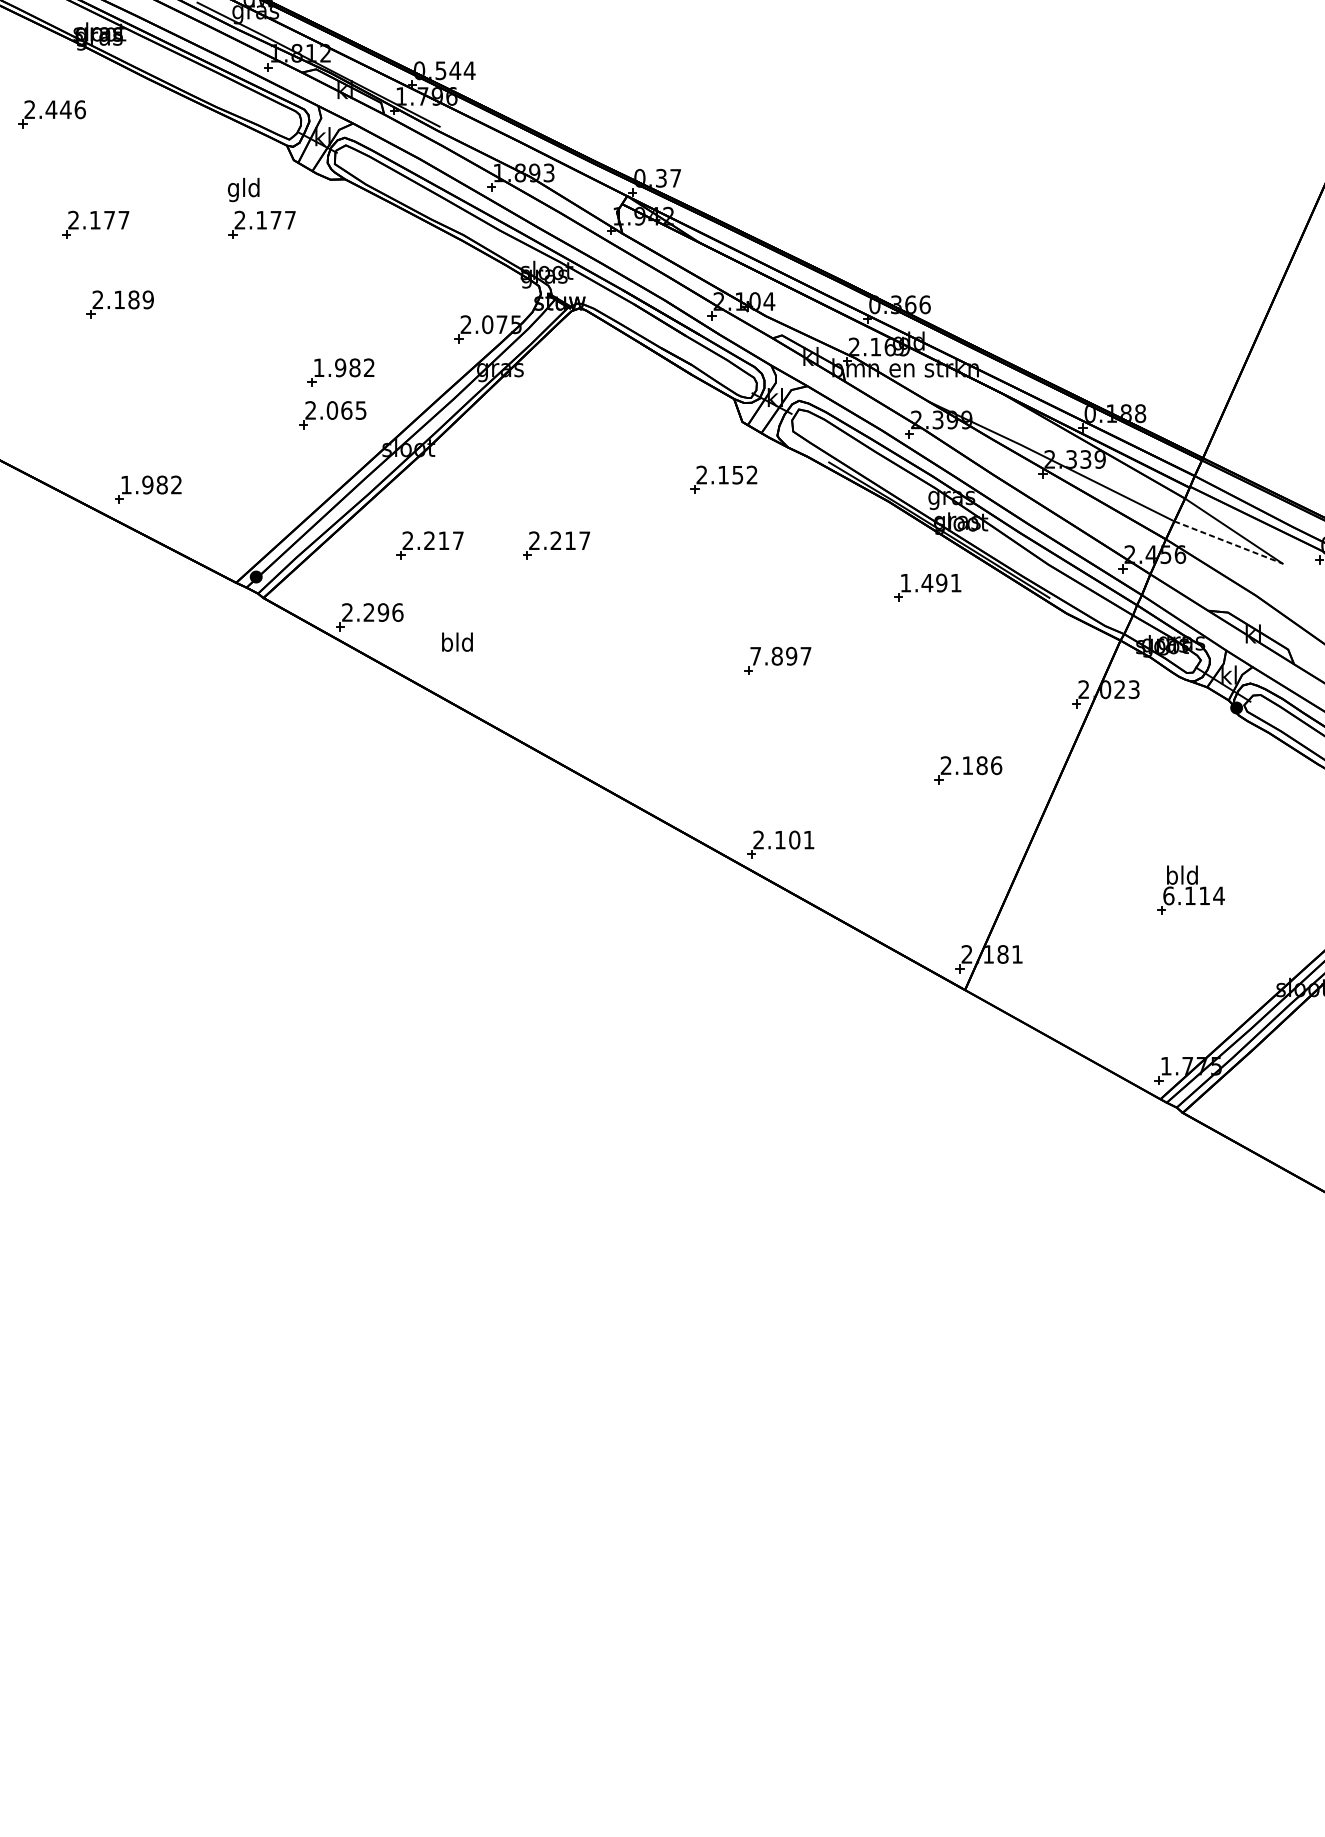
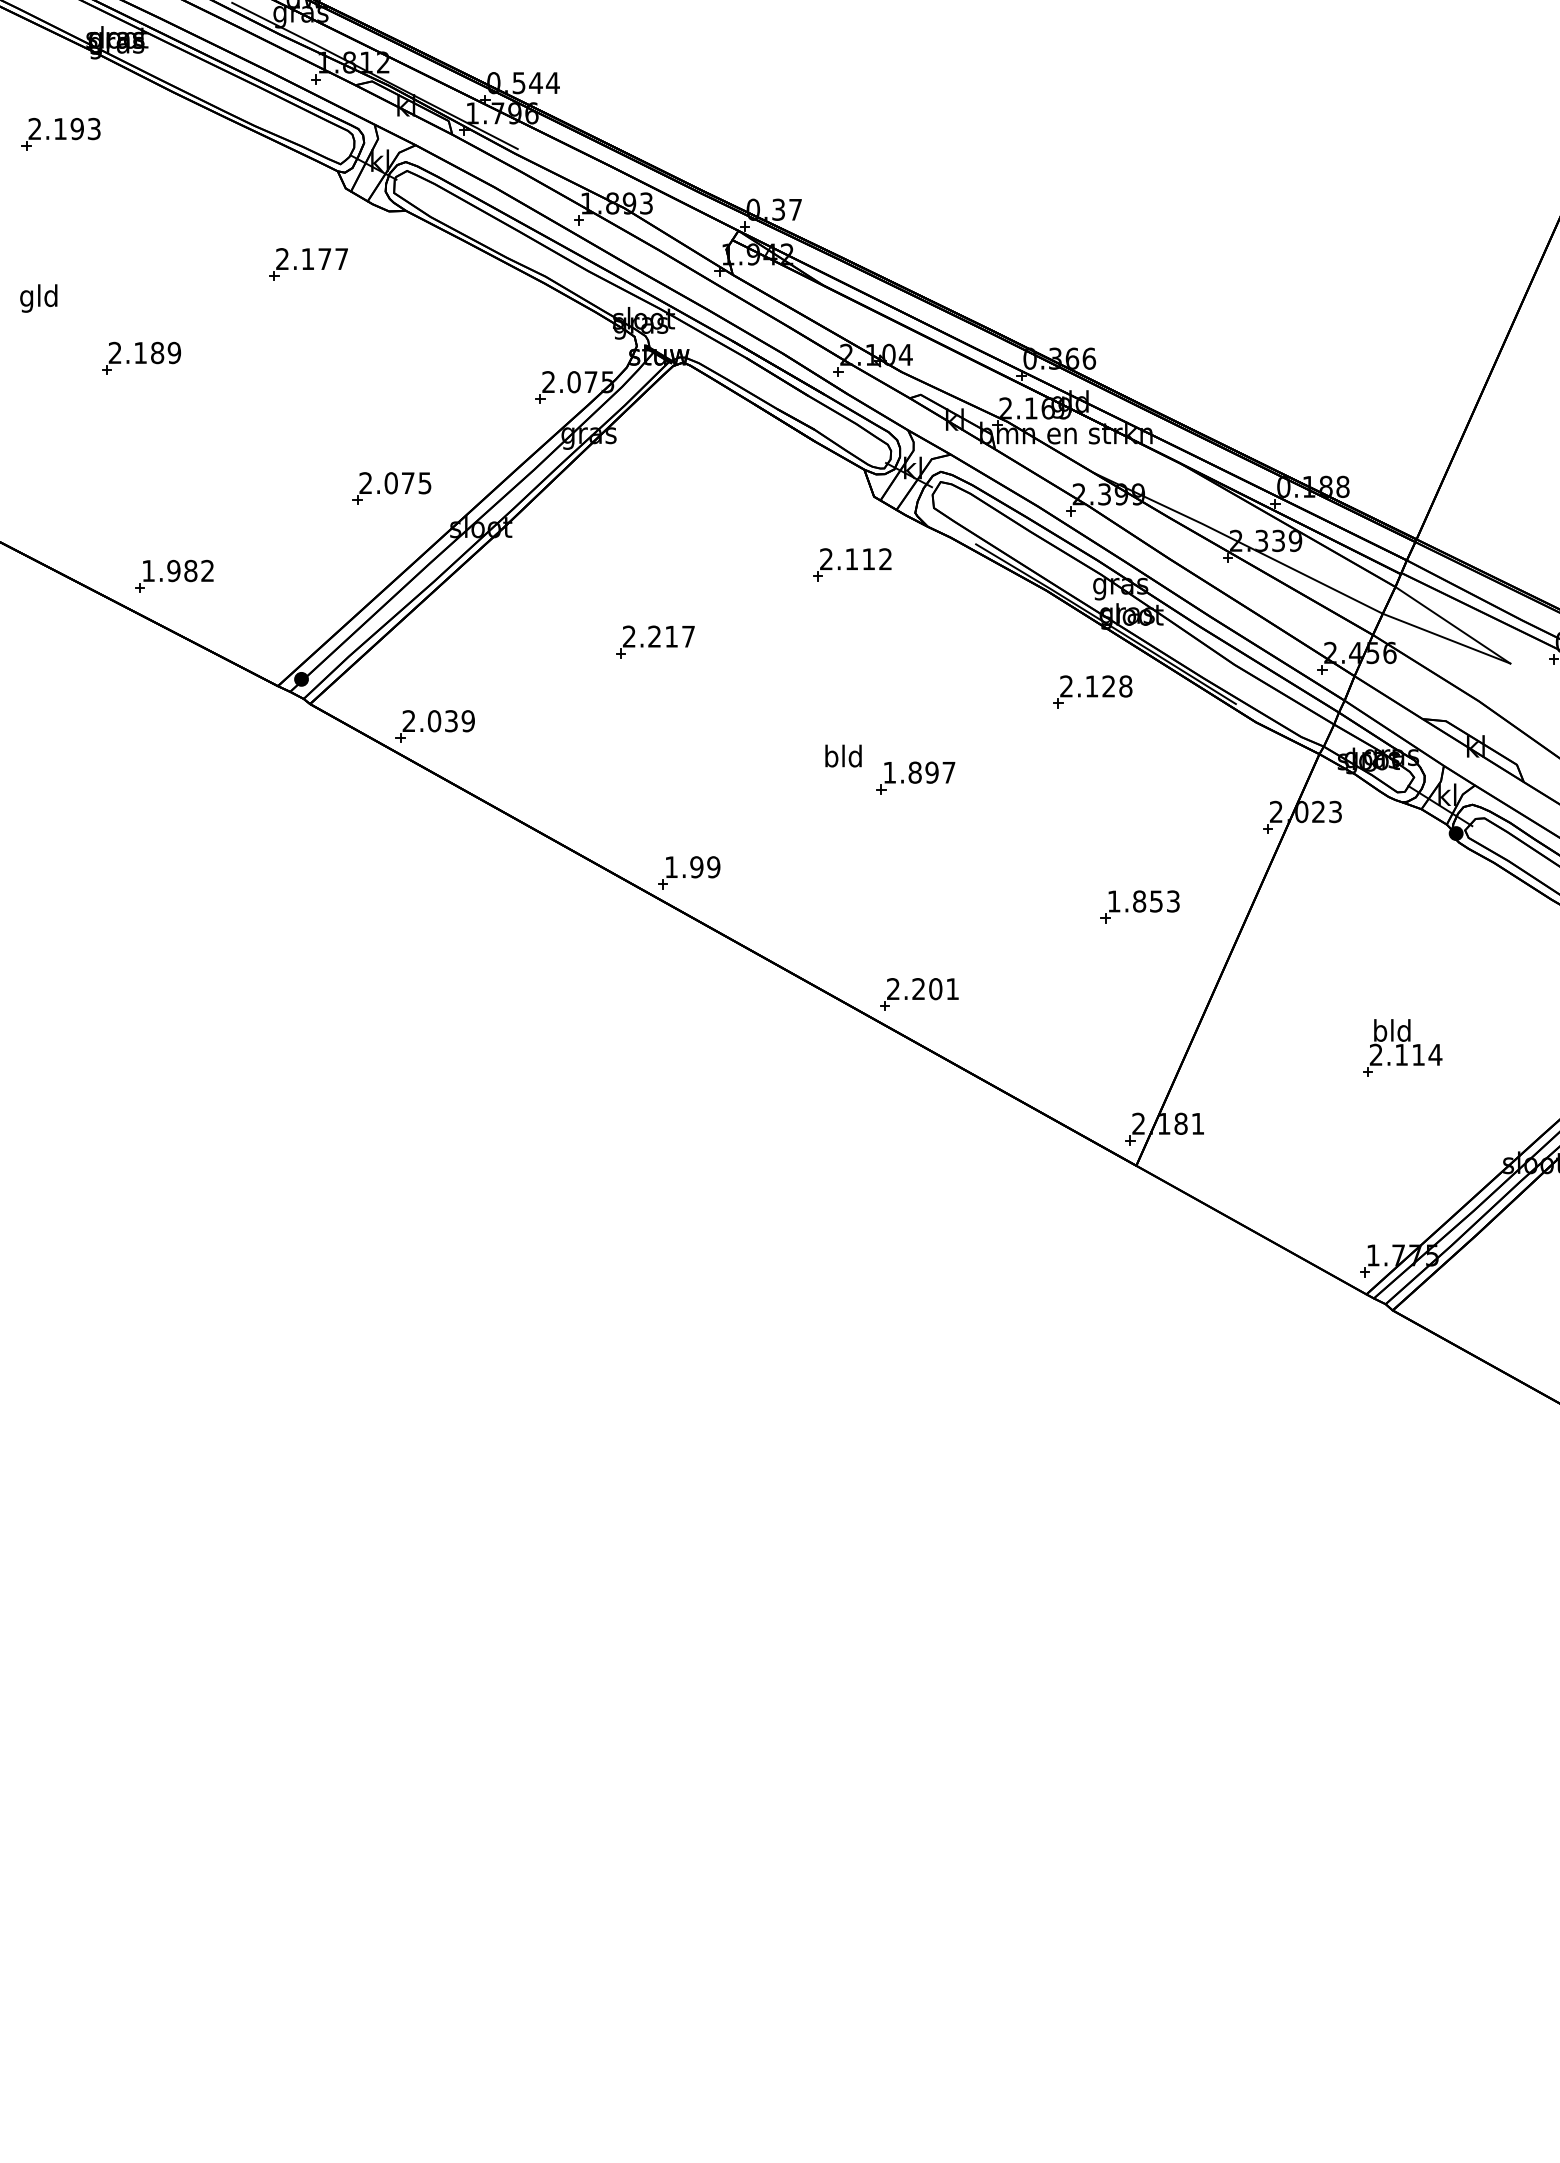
text: (66, 109) -> (77, 128), 2.446 -> 2.193
text: (243, 189) -> (38, 298), moved
part: (95, 224) -> (112, 264), removed
part: (341, 371) -> (401, 437), removed
text: (346, 410) -> (407, 483), 2.065 -> 2.075
text: (737, 475) -> (868, 559), 2.152 -> 2.112
line: (1229, 542) -> (1447, 638), dashed -> solid
part: (430, 544) -> (506, 641), removed
text: (931, 583) -> (1096, 686), 1.491 -> 2.128
text: (383, 612) -> (451, 721), 2.296 -> 2.039
text: (457, 641) -> (843, 755), moved
text: (755, 656) -> (889, 772), 7.897 -> 1.897
part: (585, 741) -> (689, 872), added
text: (971, 765) -> (1143, 901), 2.186 -> 1.853
text: (780, 839) -> (918, 988), 2.101 -> 2.201
text: (1168, 895) -> (1376, 1054), 6.114 -> 2.114

